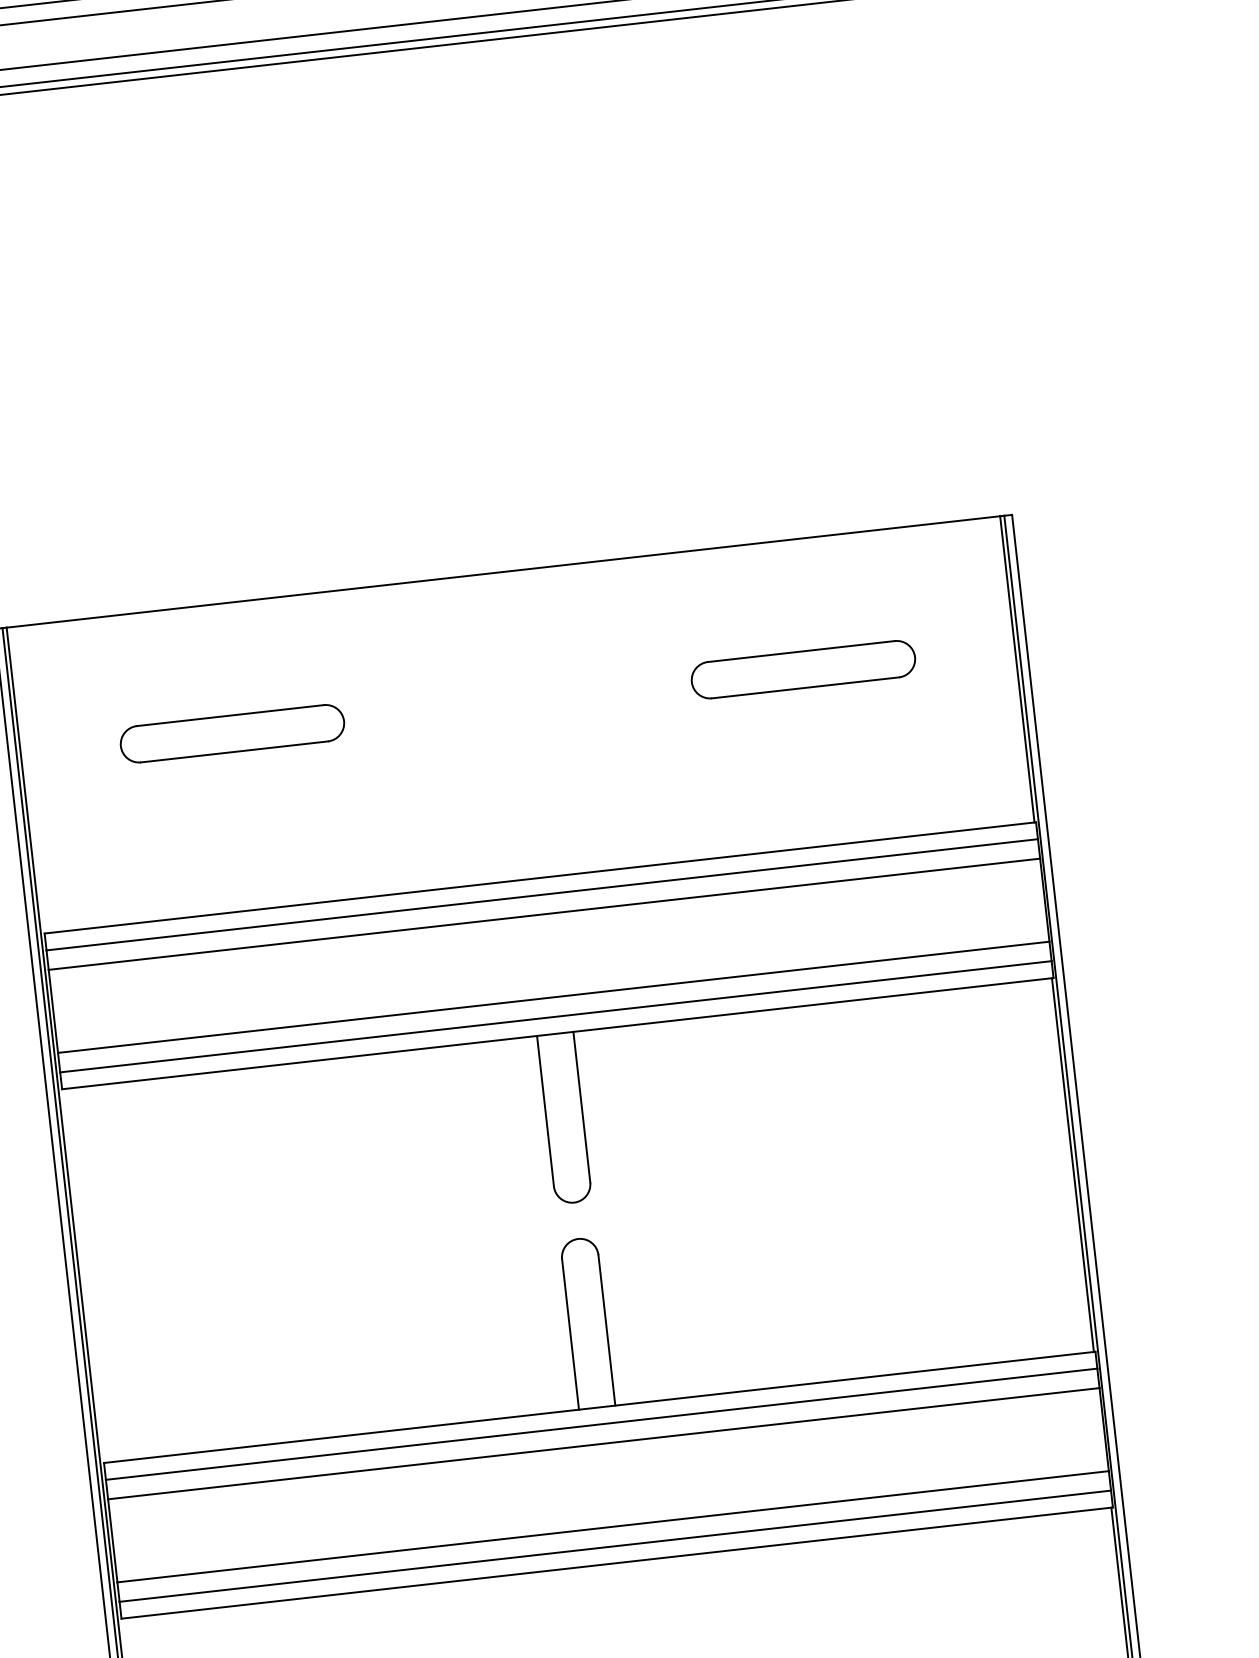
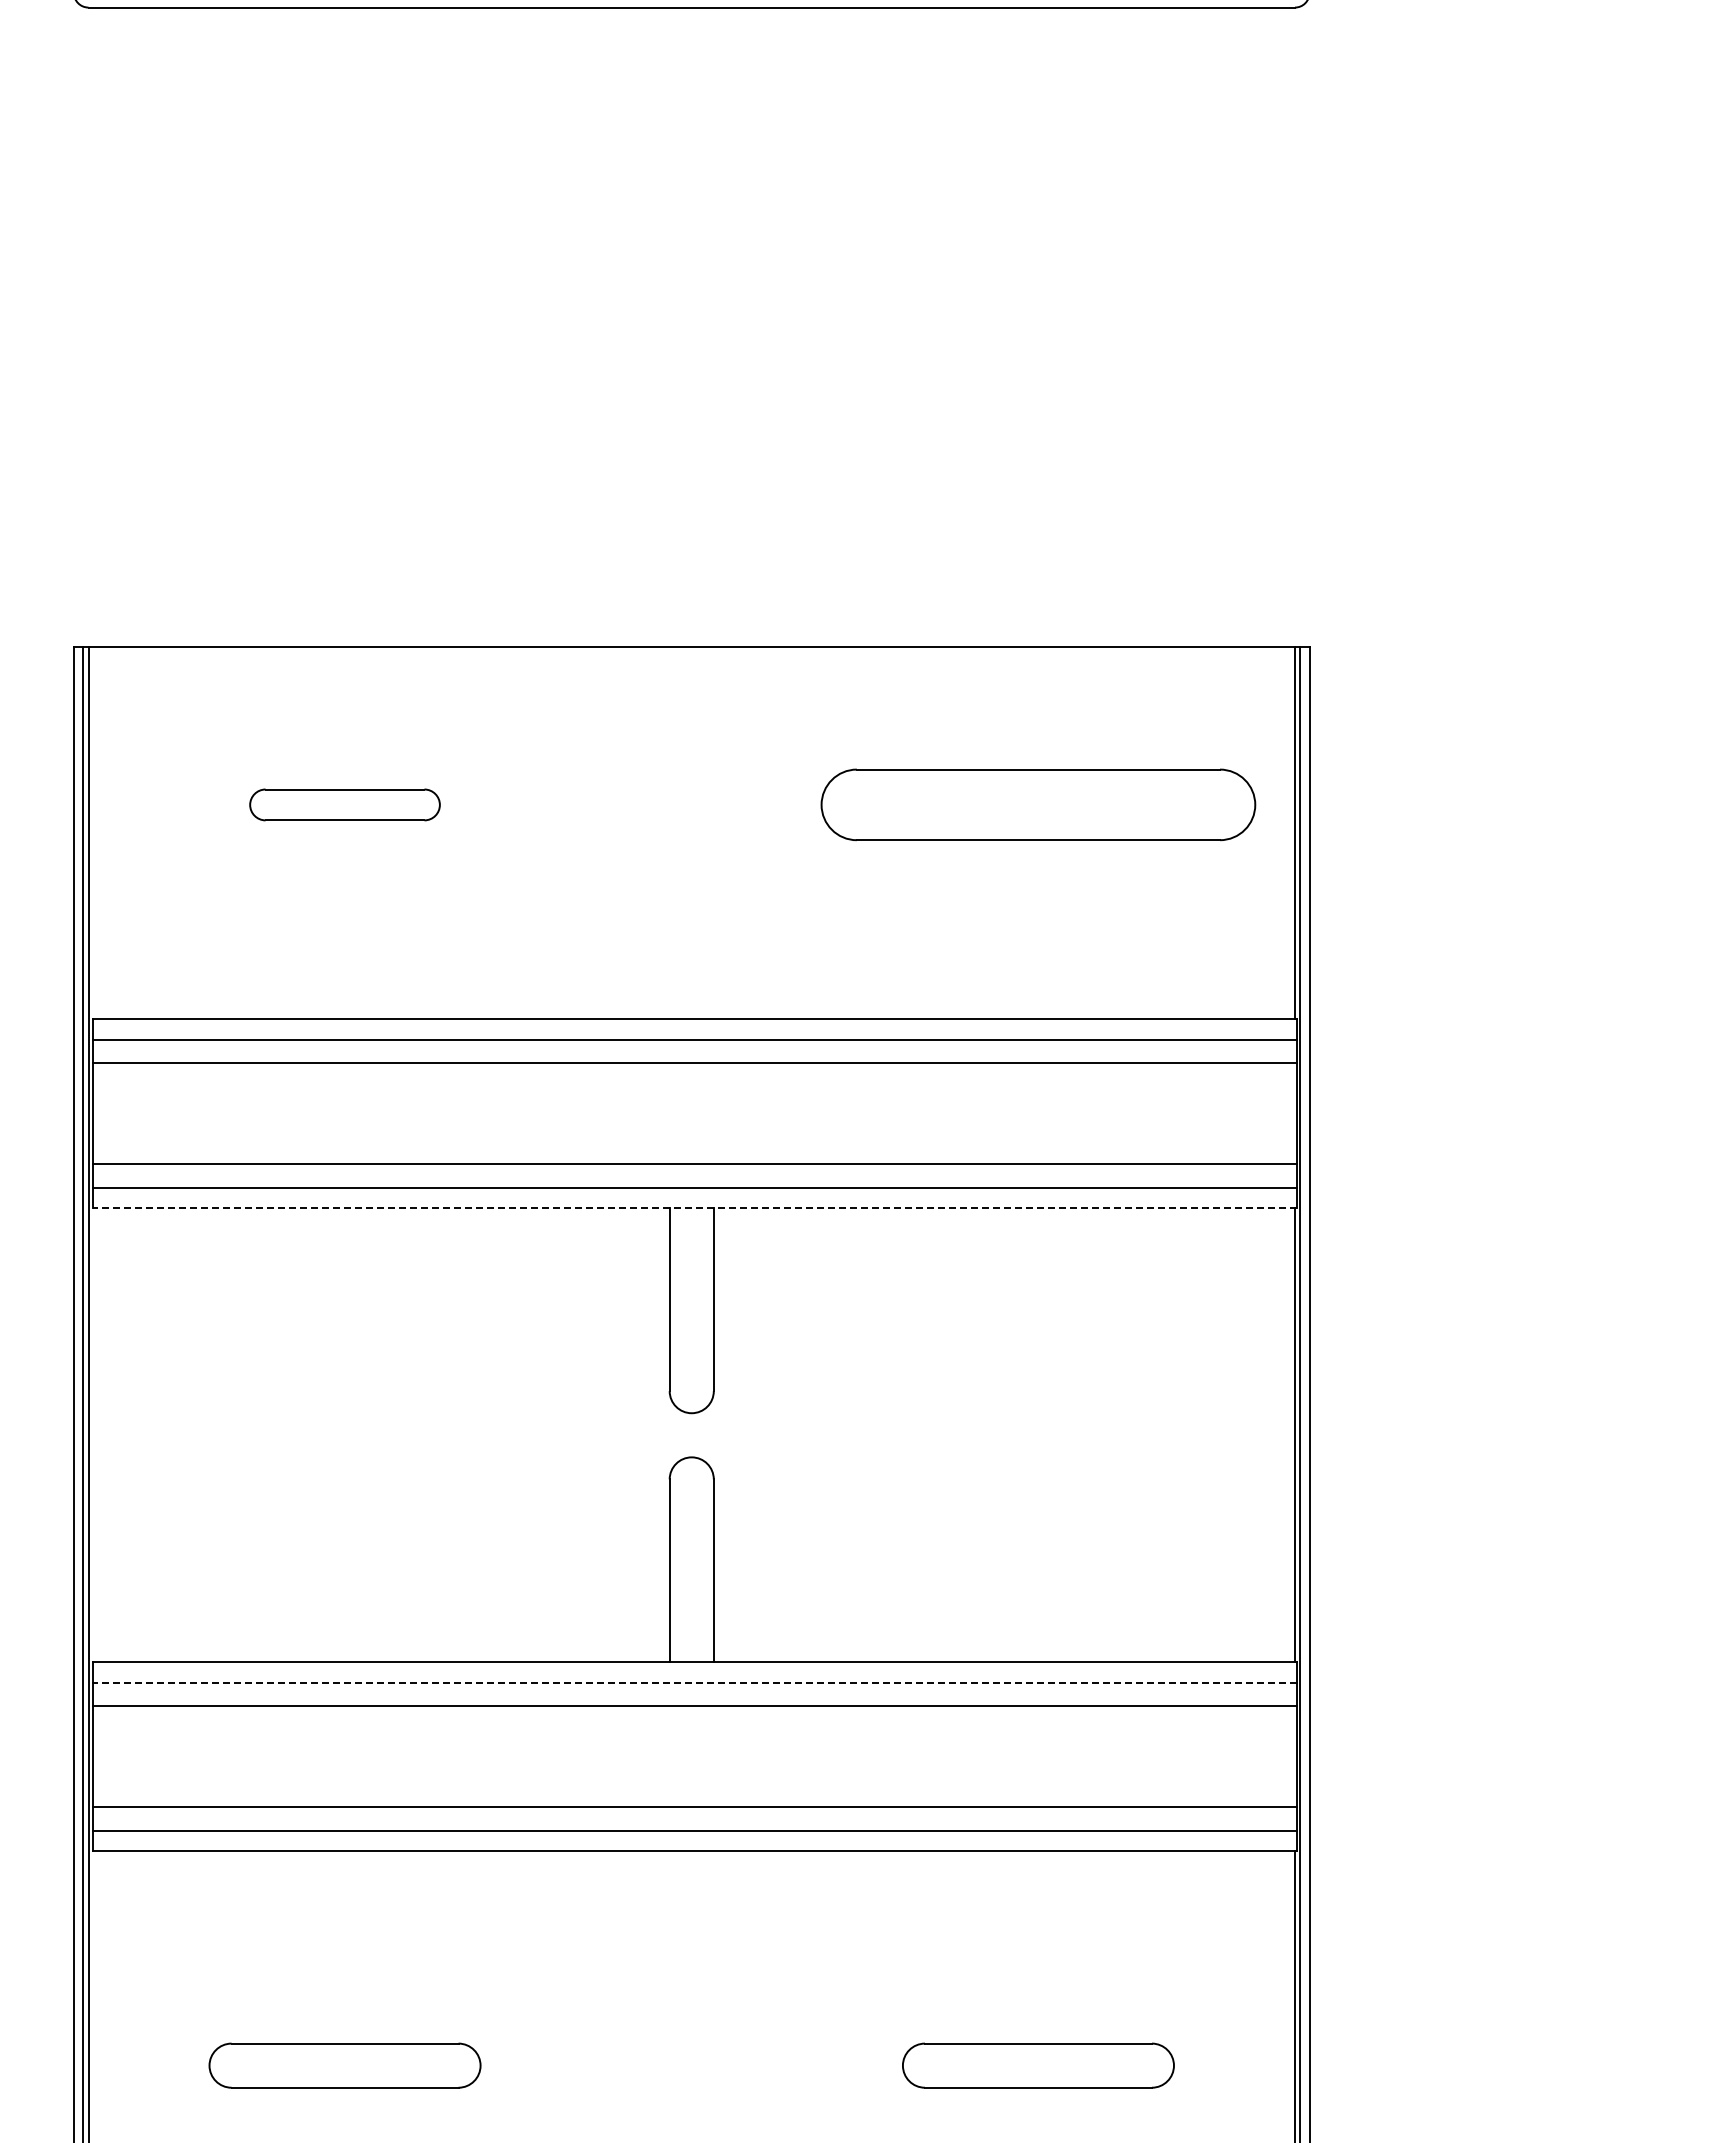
part: (803, 669) -> (1038, 804), size x1.6
part: (231, 733) -> (344, 804), size x0.7
line: (557, 1033) -> (694, 1208), solid -> dashed
line: (601, 1424) -> (694, 1682), solid -> dashed

